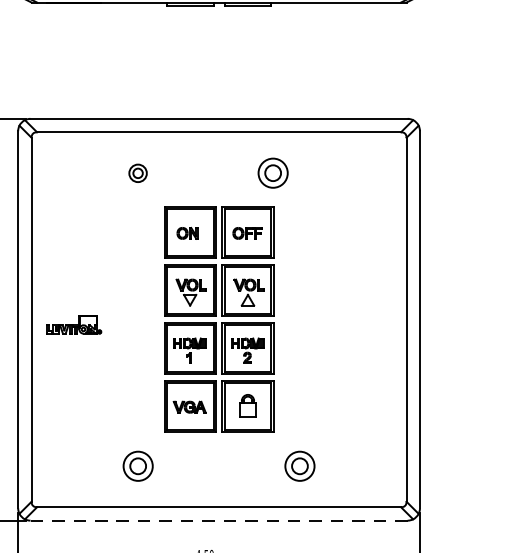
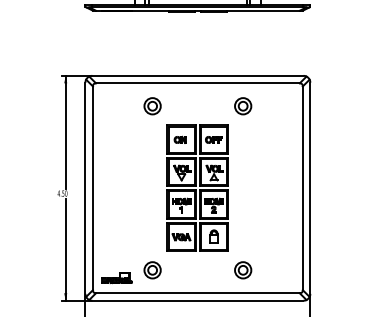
part: (137, 173) -> (152, 106), size x1.67
part: (273, 173) -> (243, 106), moved
part: (73, 325) -> (116, 278), moved
line: (218, 520) -> (197, 300), dashed -> solid

